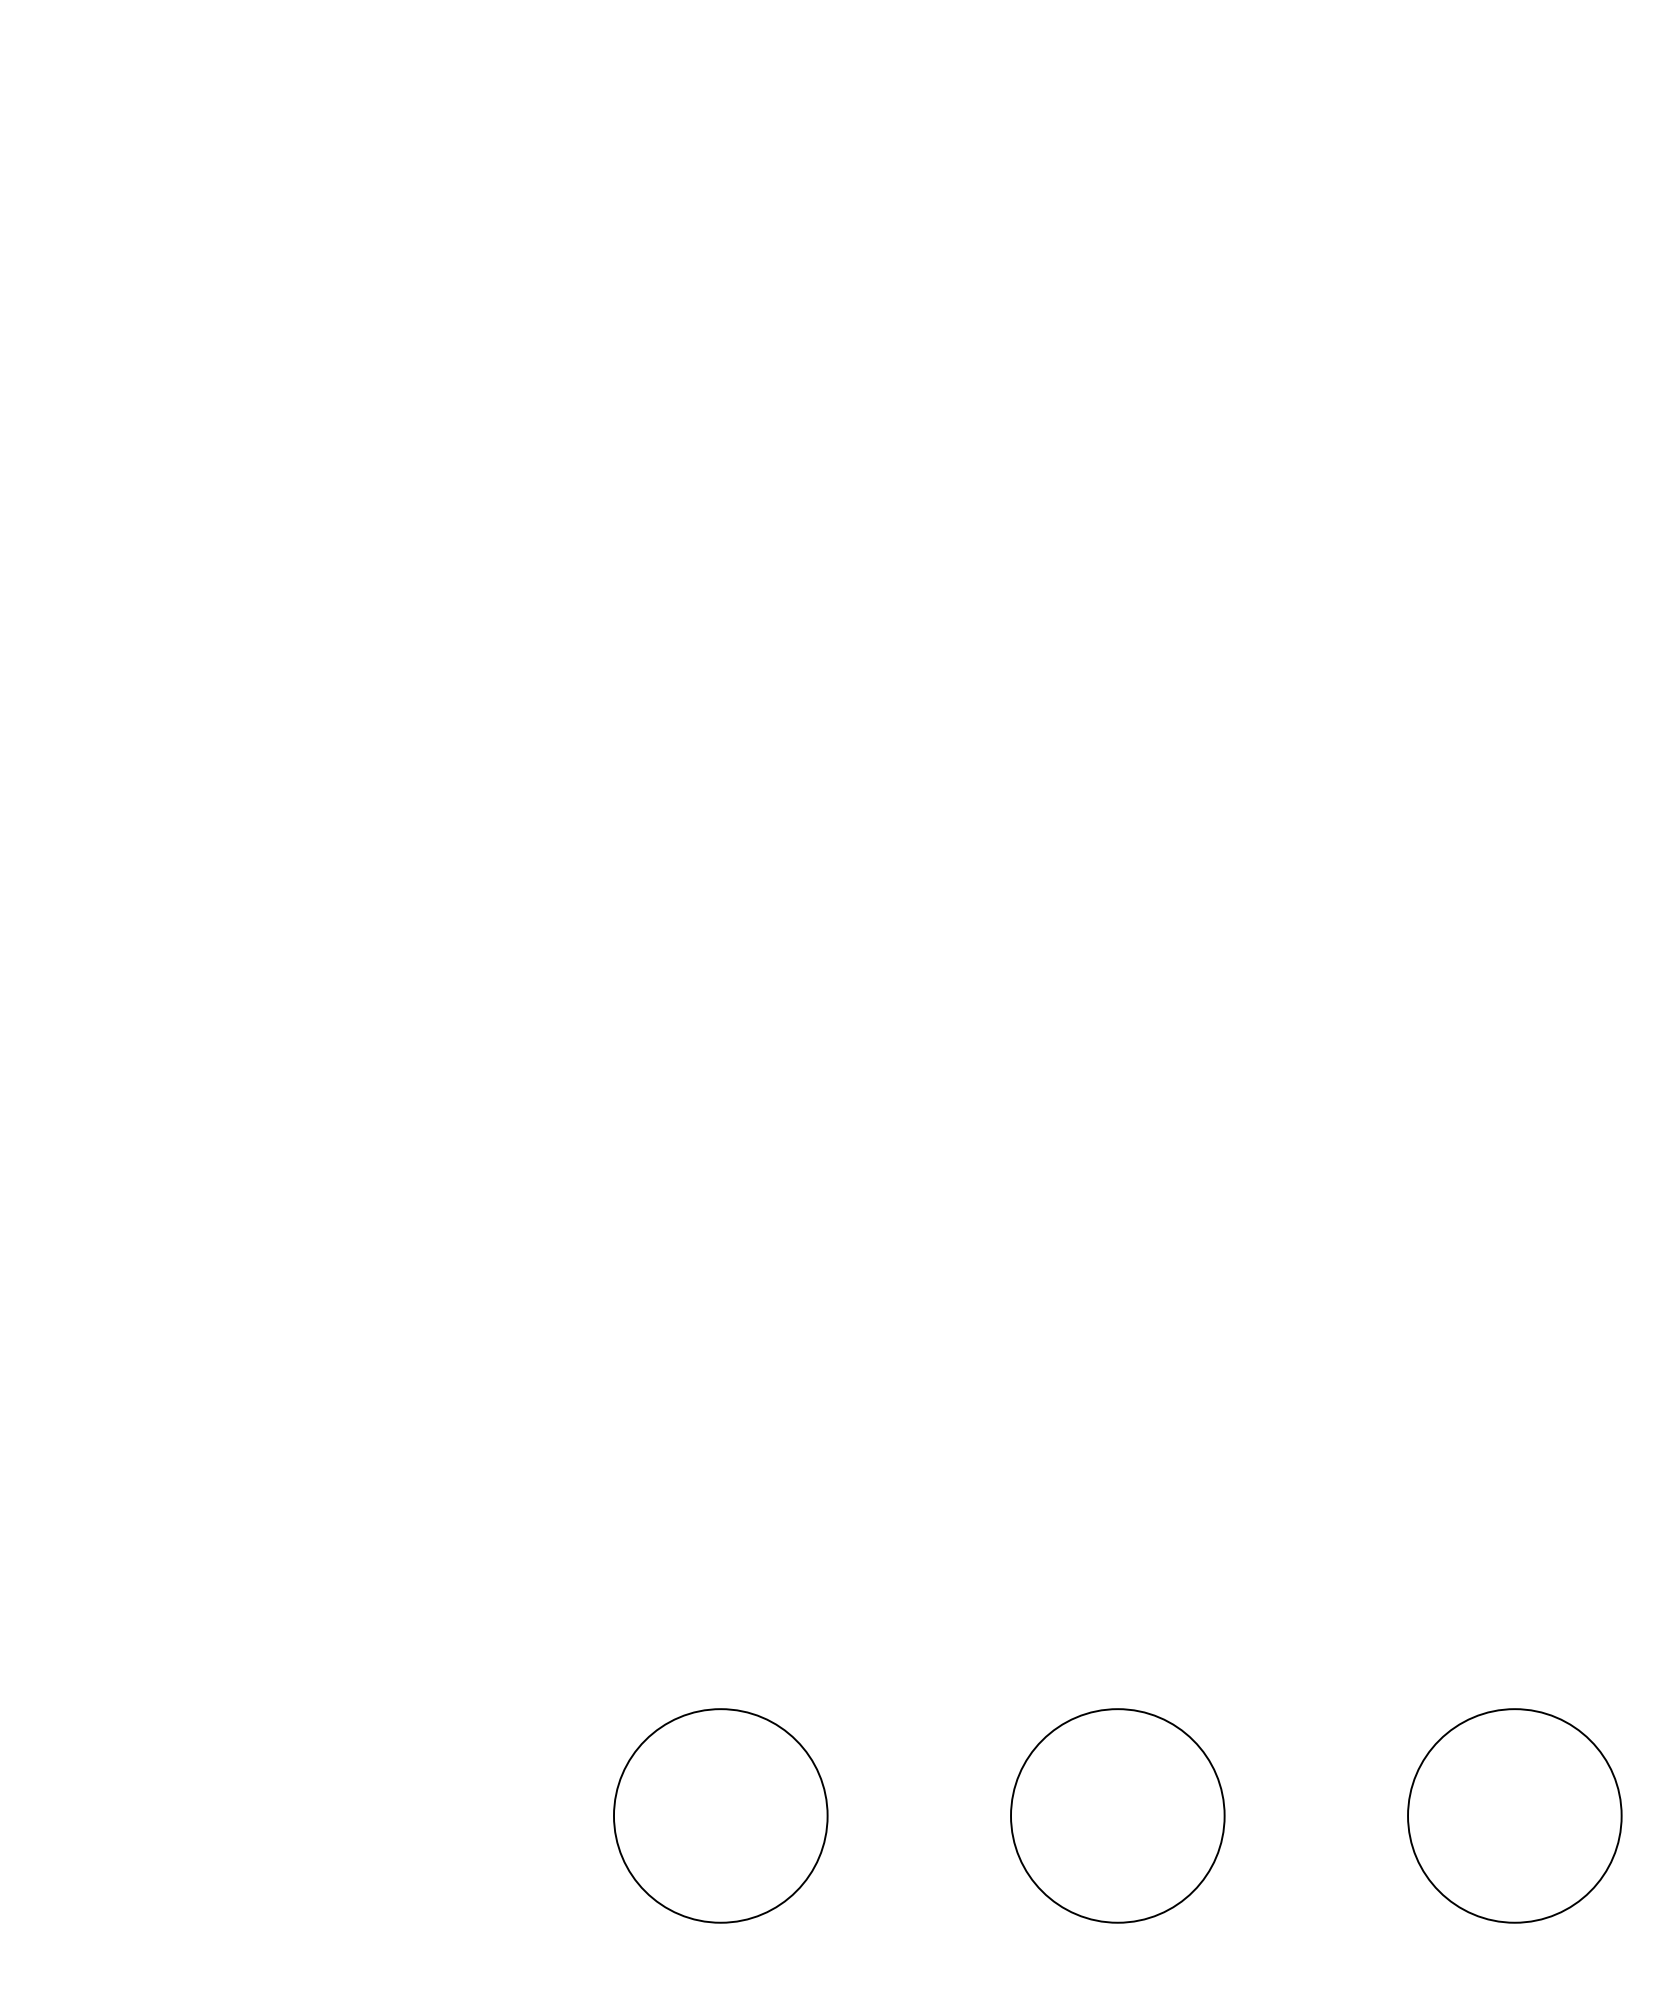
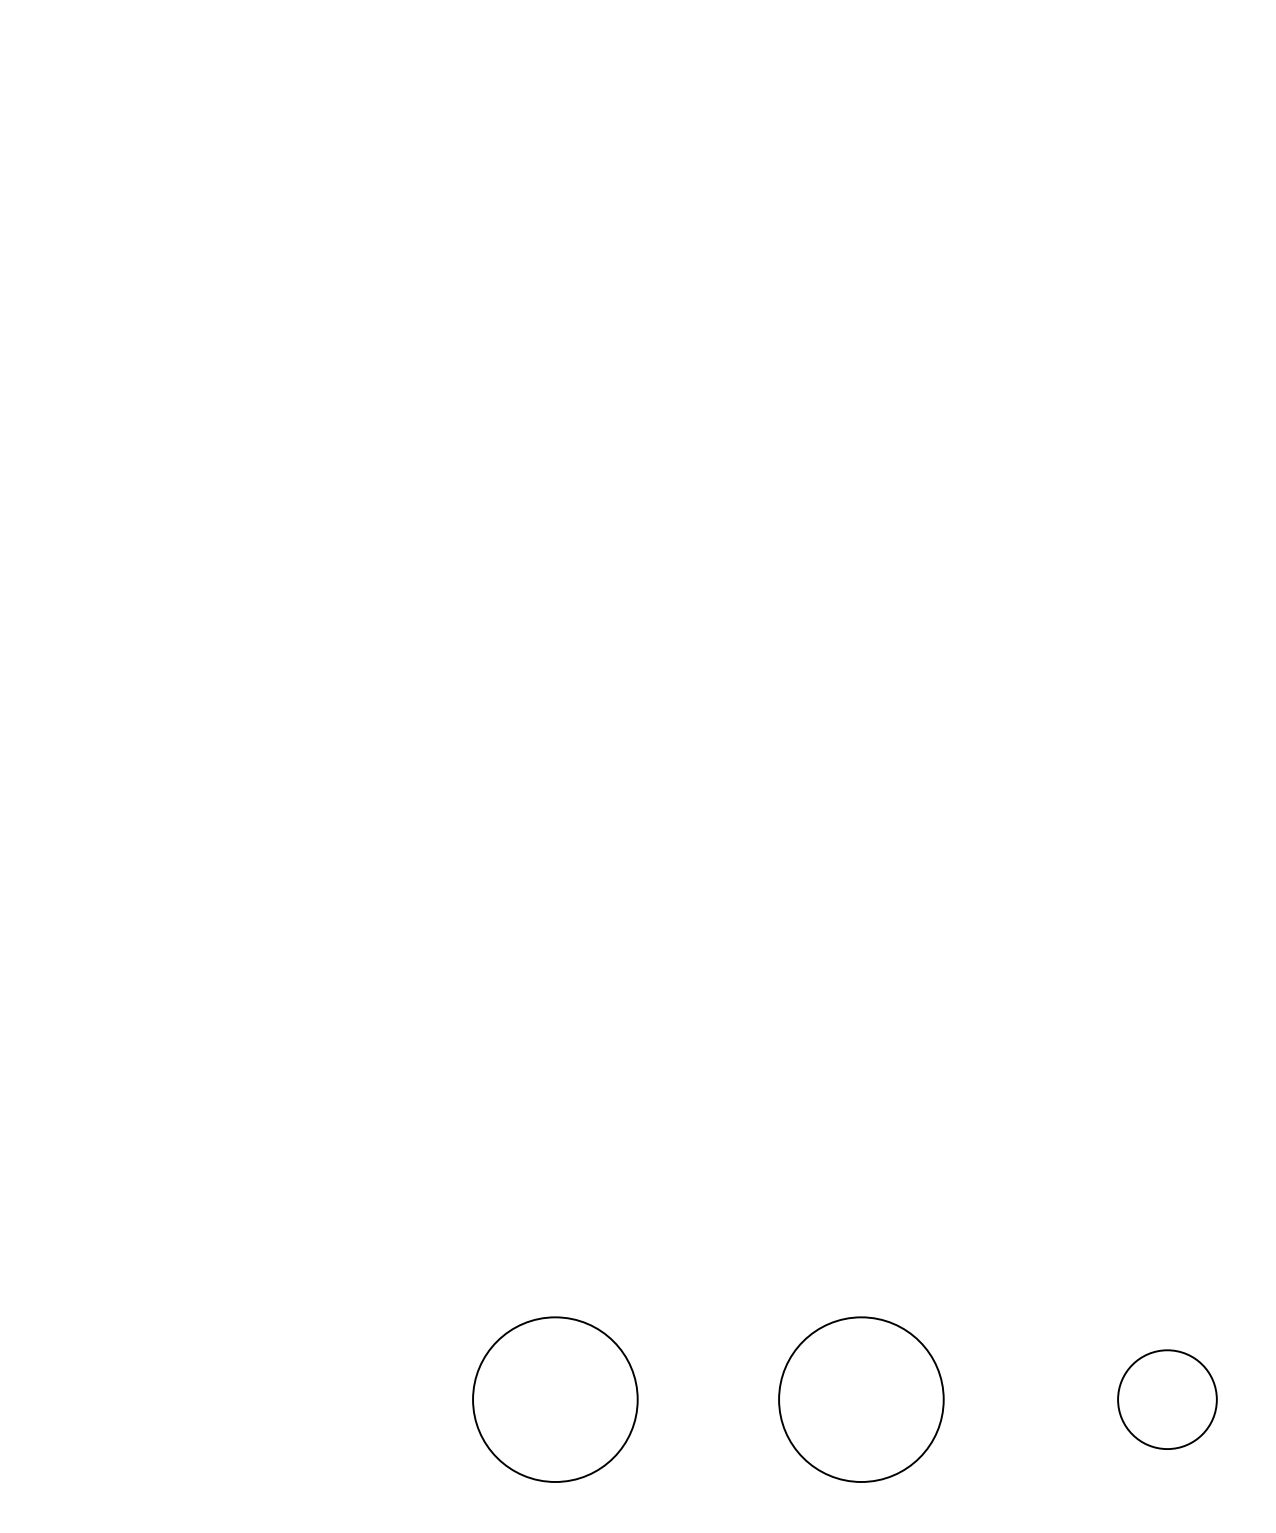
part: (1514, 1815) -> (1167, 1399), size x0.6

